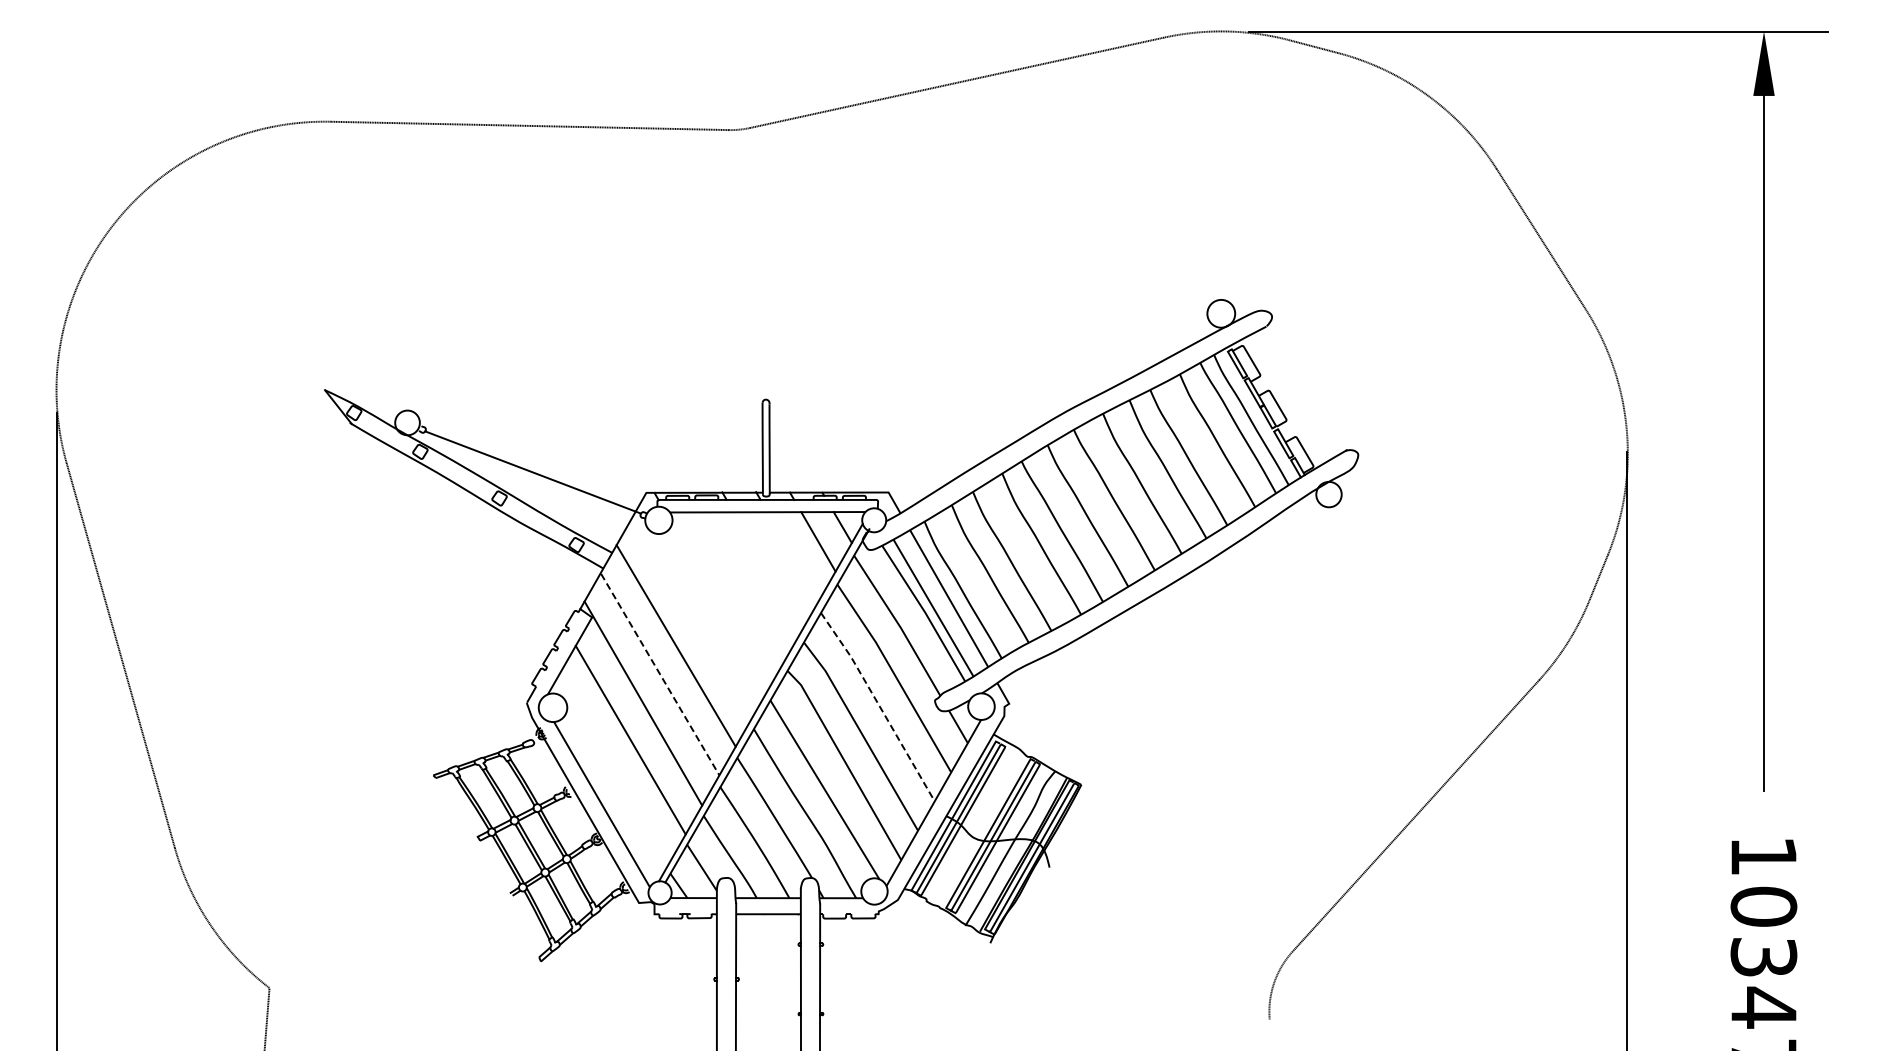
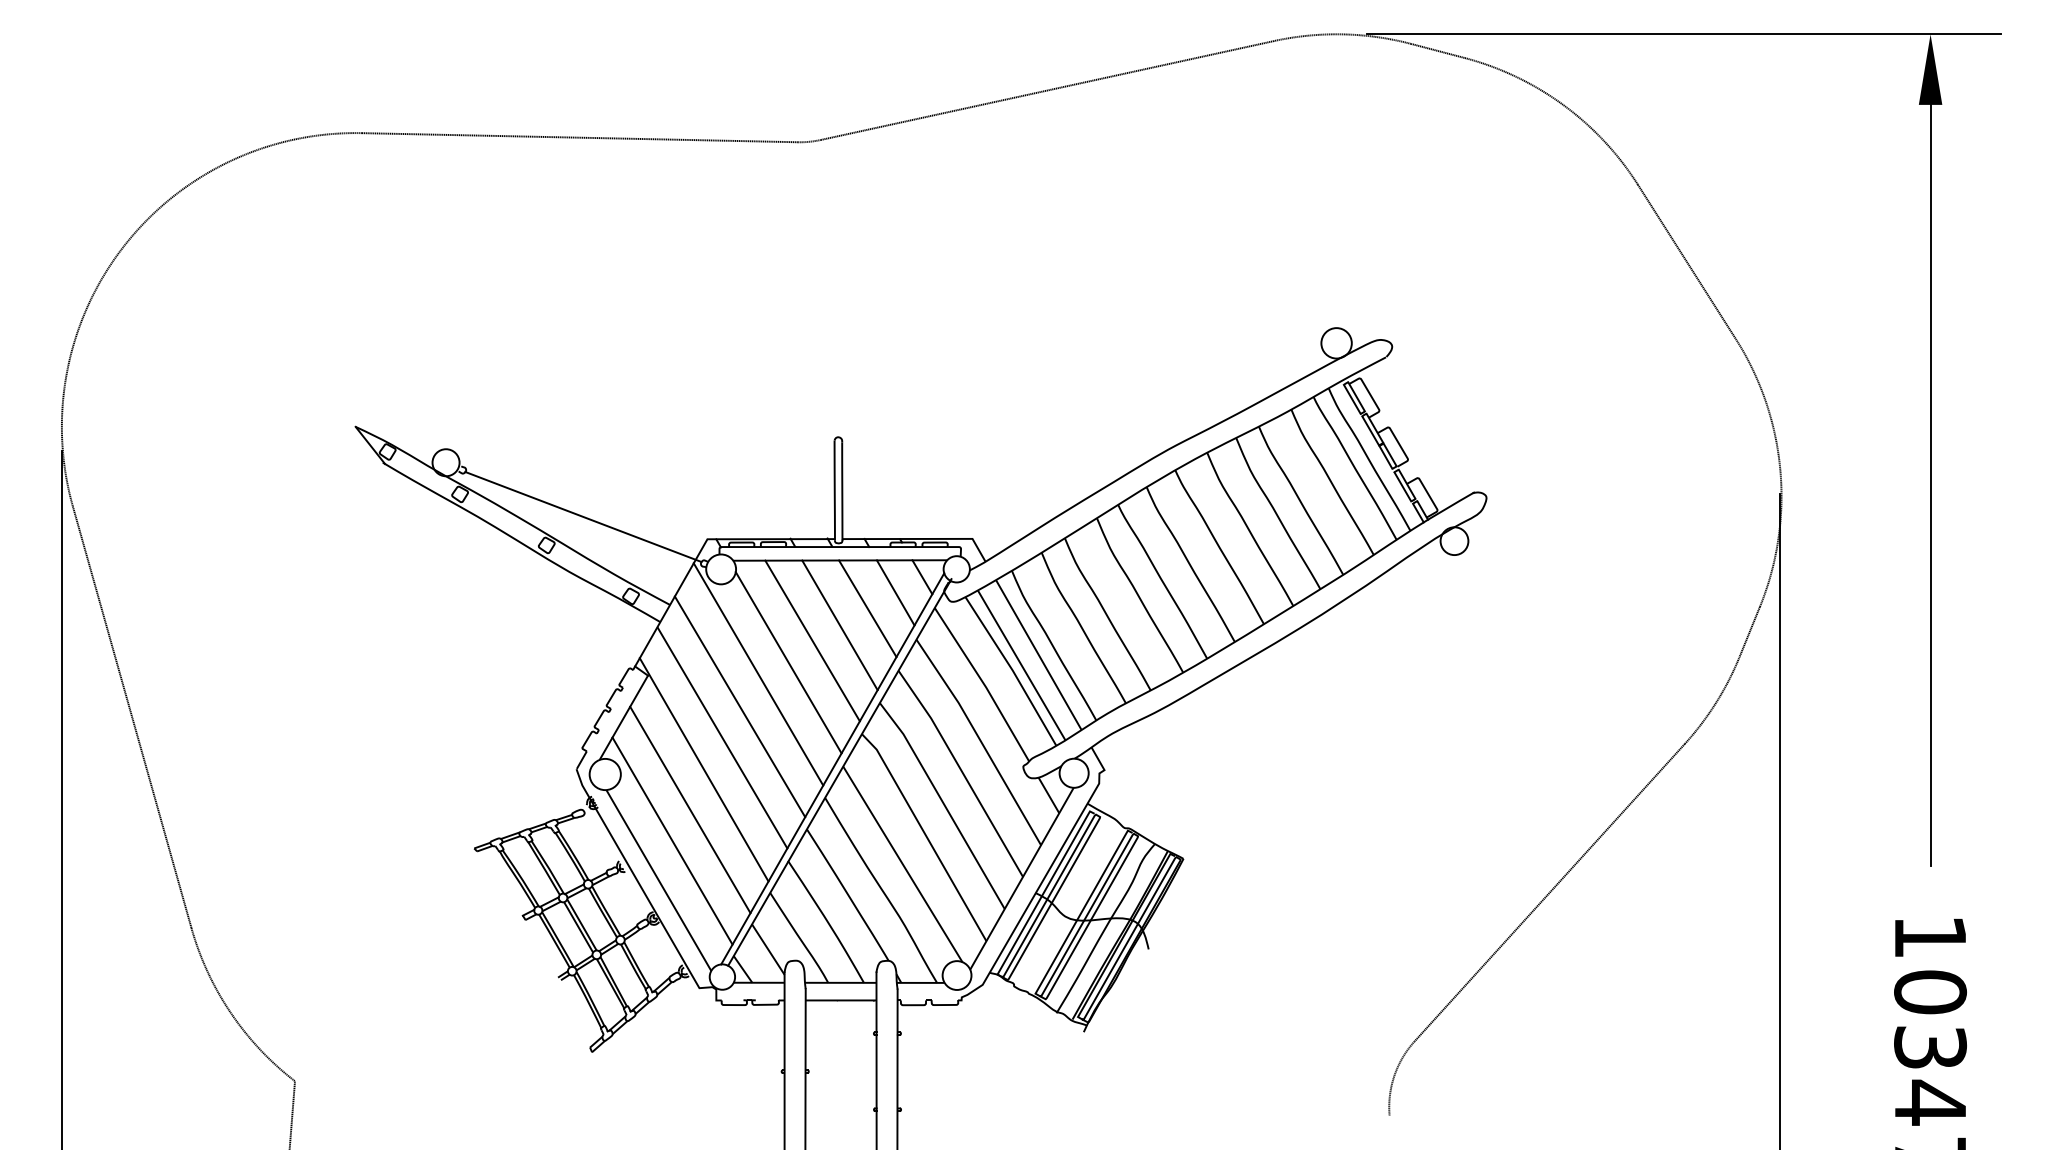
line: (792, 556) -> (867, 608), added
line: (767, 571) -> (839, 625), added
line: (742, 585) -> (812, 640), added
line: (720, 605) -> (788, 662), added
line: (692, 615) -> (757, 673), added
line: (660, 674) -> (722, 738), dashed -> solid
line: (879, 705) -> (962, 771), dashed -> solid
line: (614, 768) -> (672, 840), added

